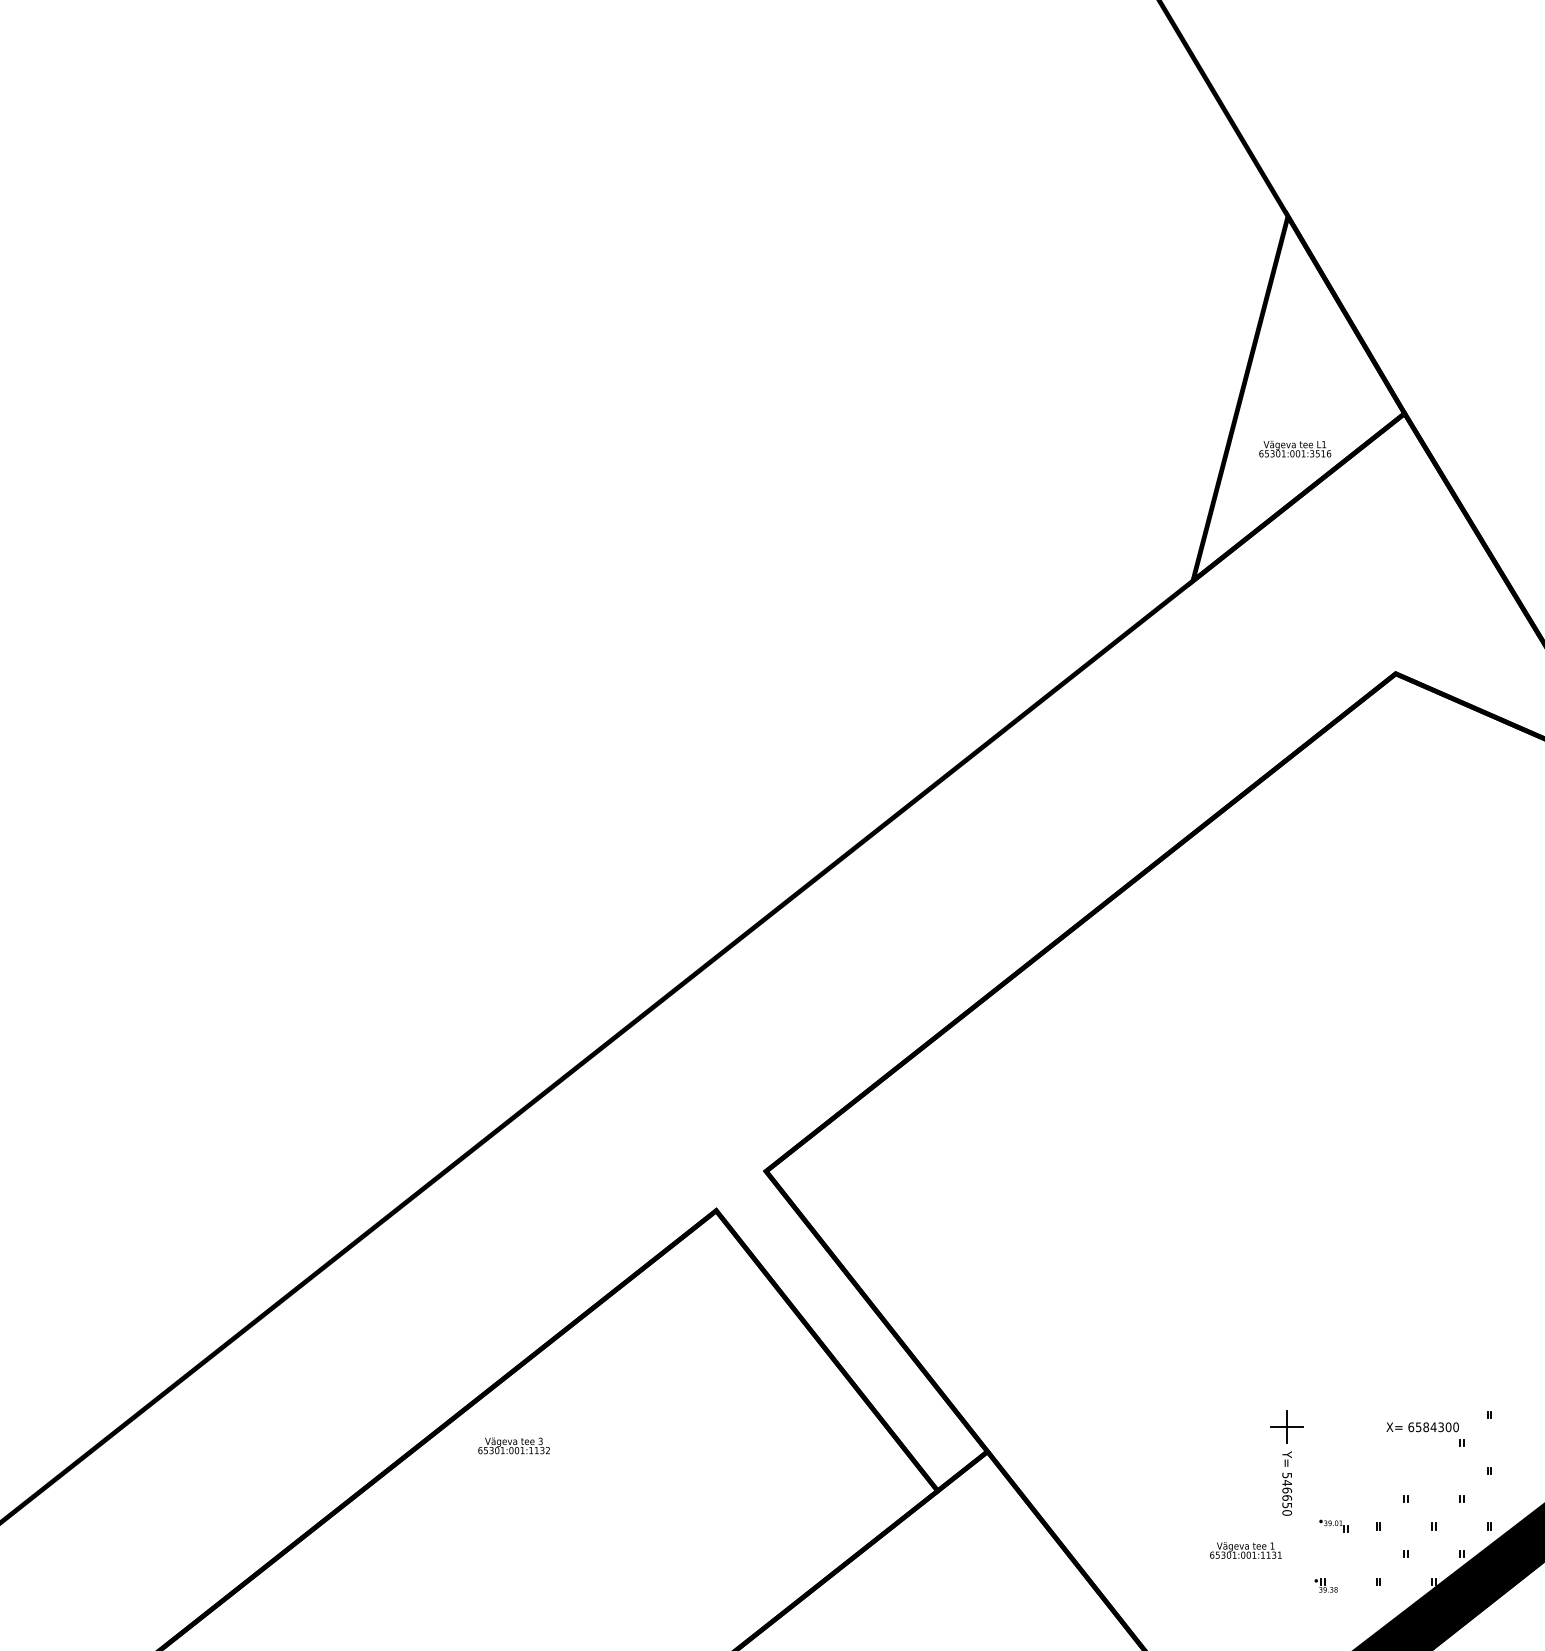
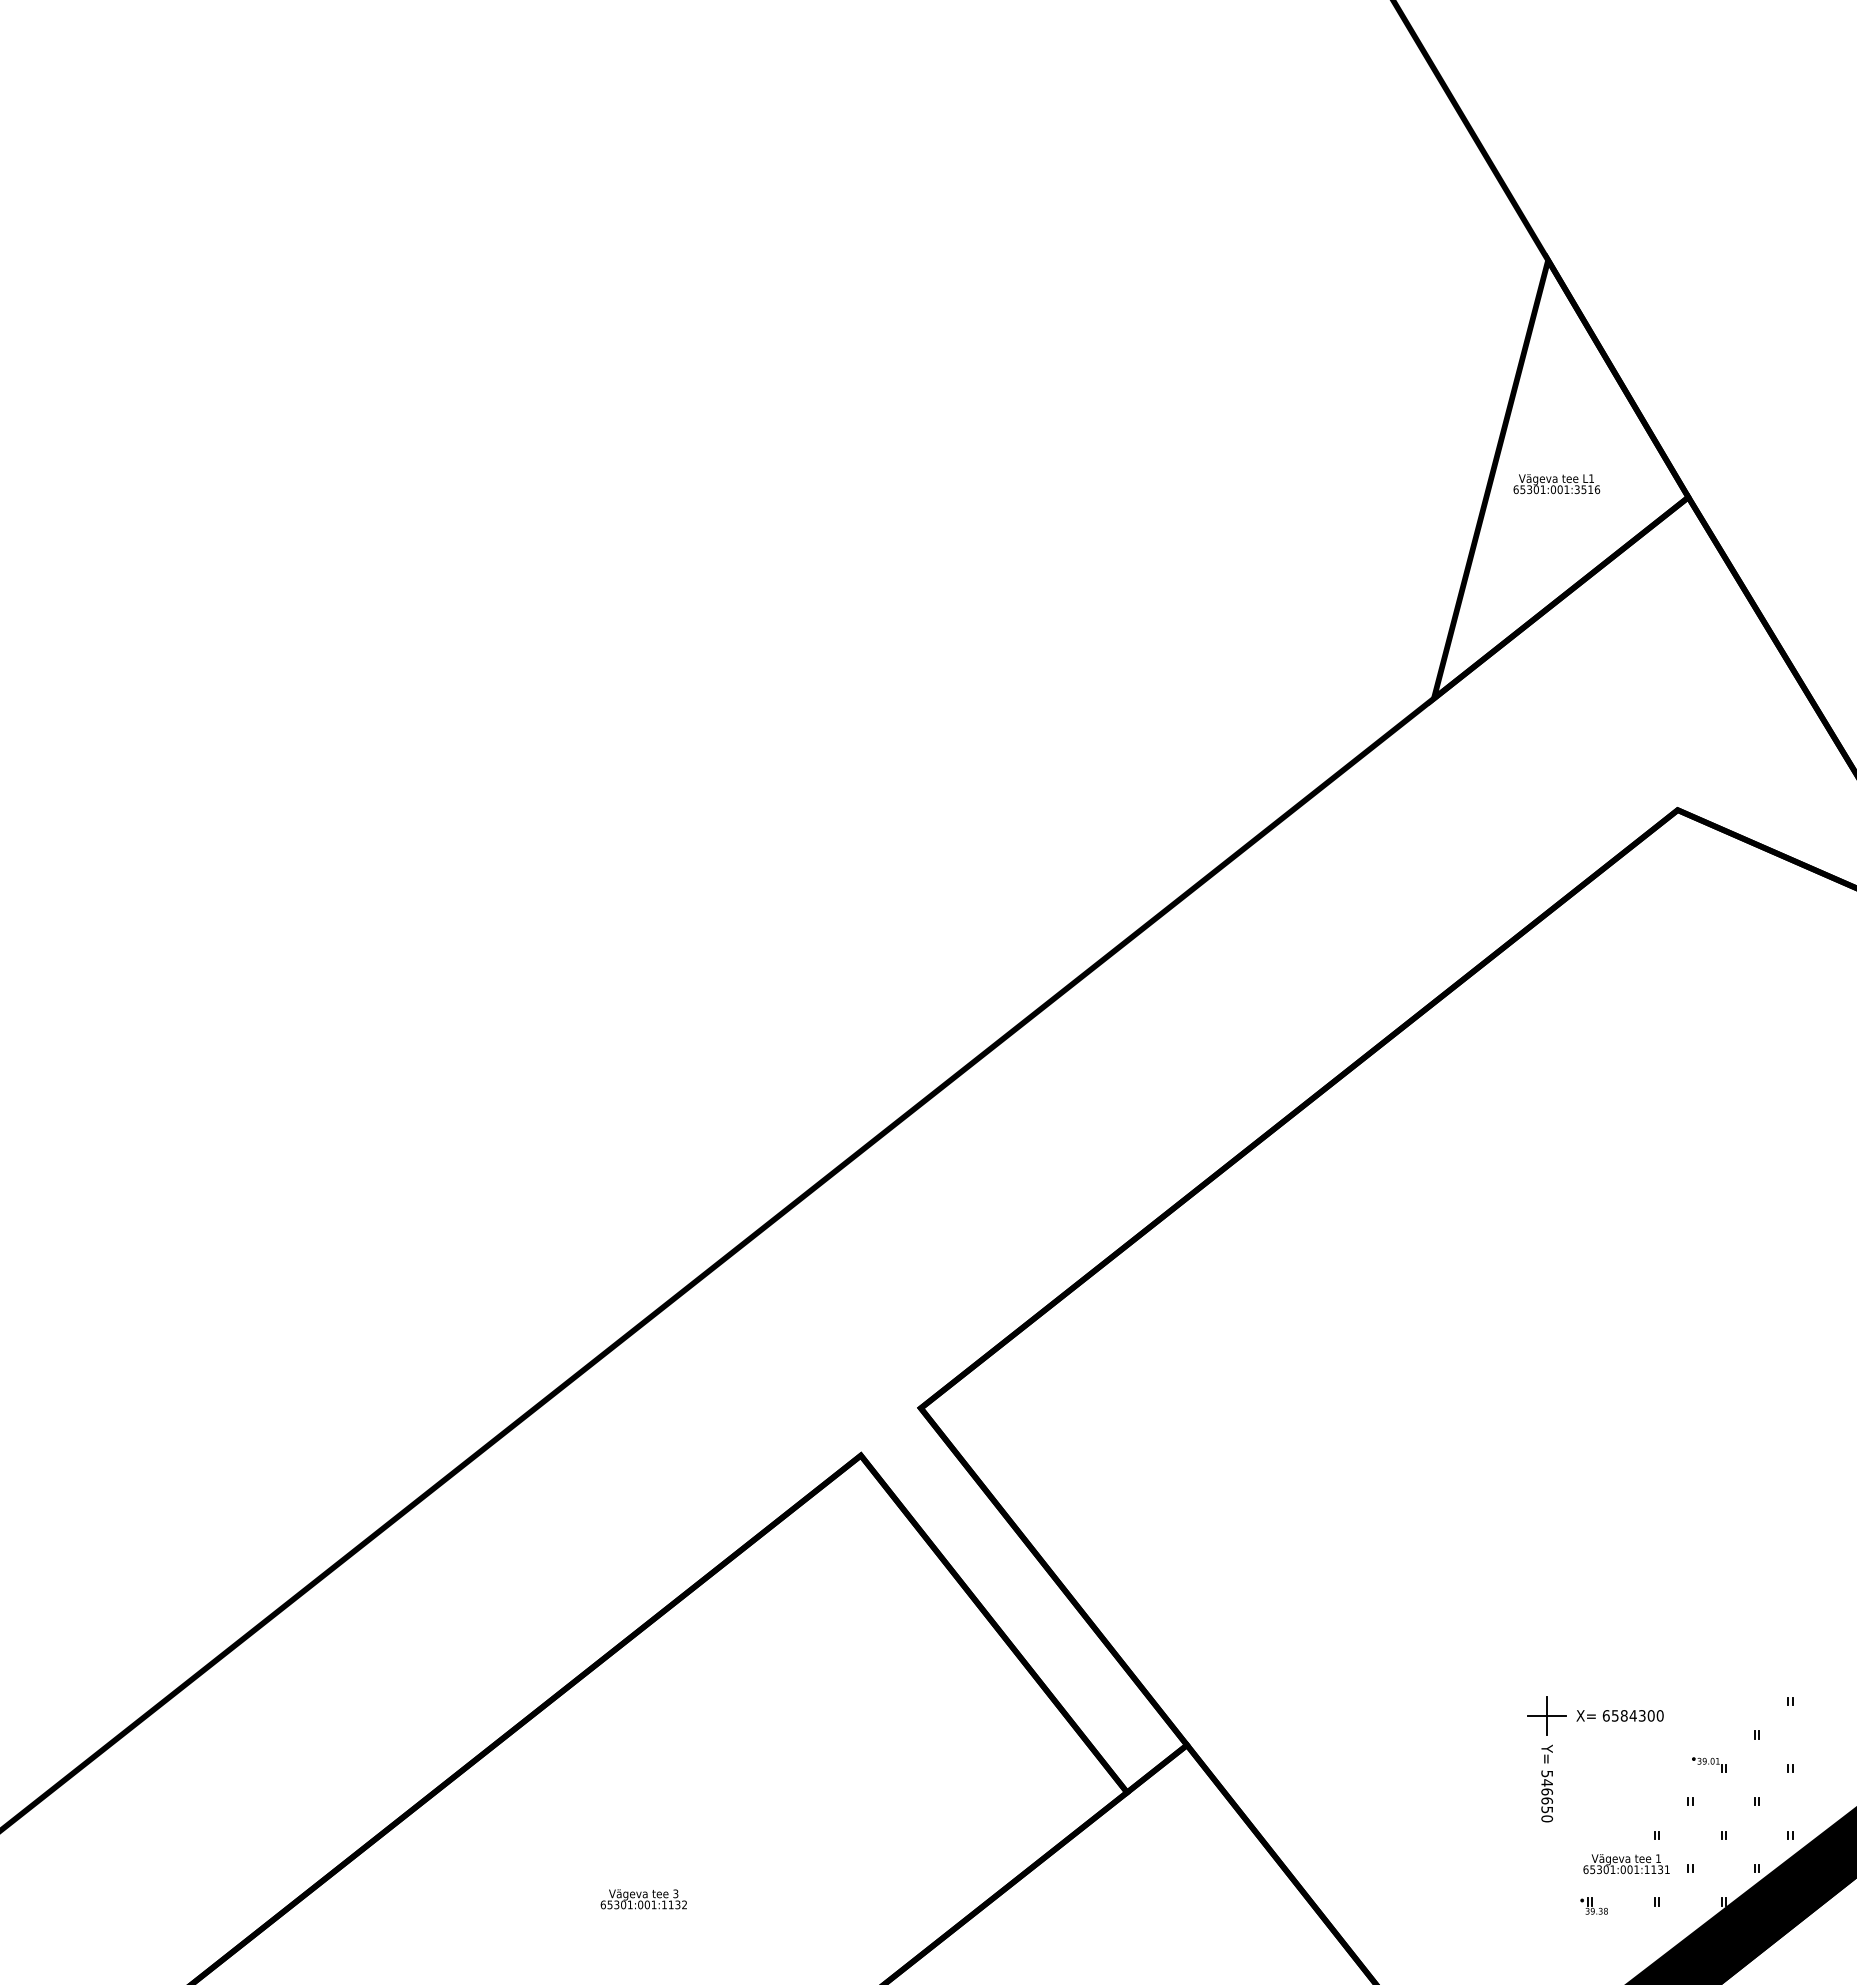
text: (1294, 449) -> (1556, 484), moved
text: (1422, 1426) -> (1619, 1715), moved
text: (513, 1446) -> (643, 1899), moved
part: (1334, 1525) -> (1709, 1764), moved
text: (1245, 1550) -> (1626, 1864), moved

